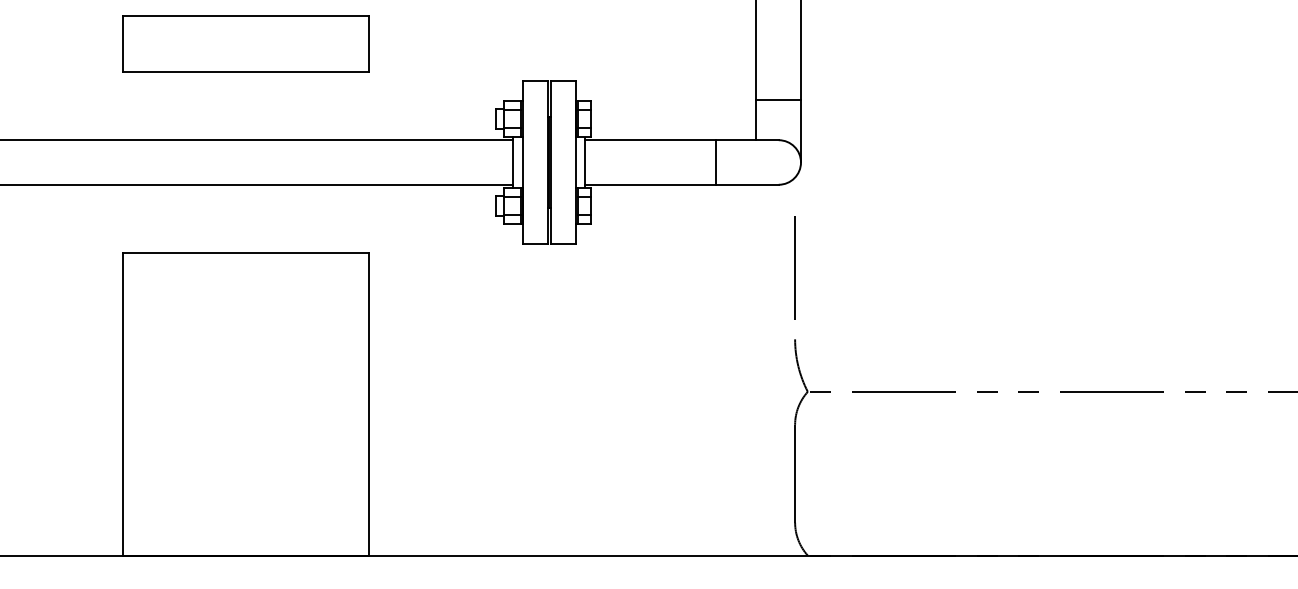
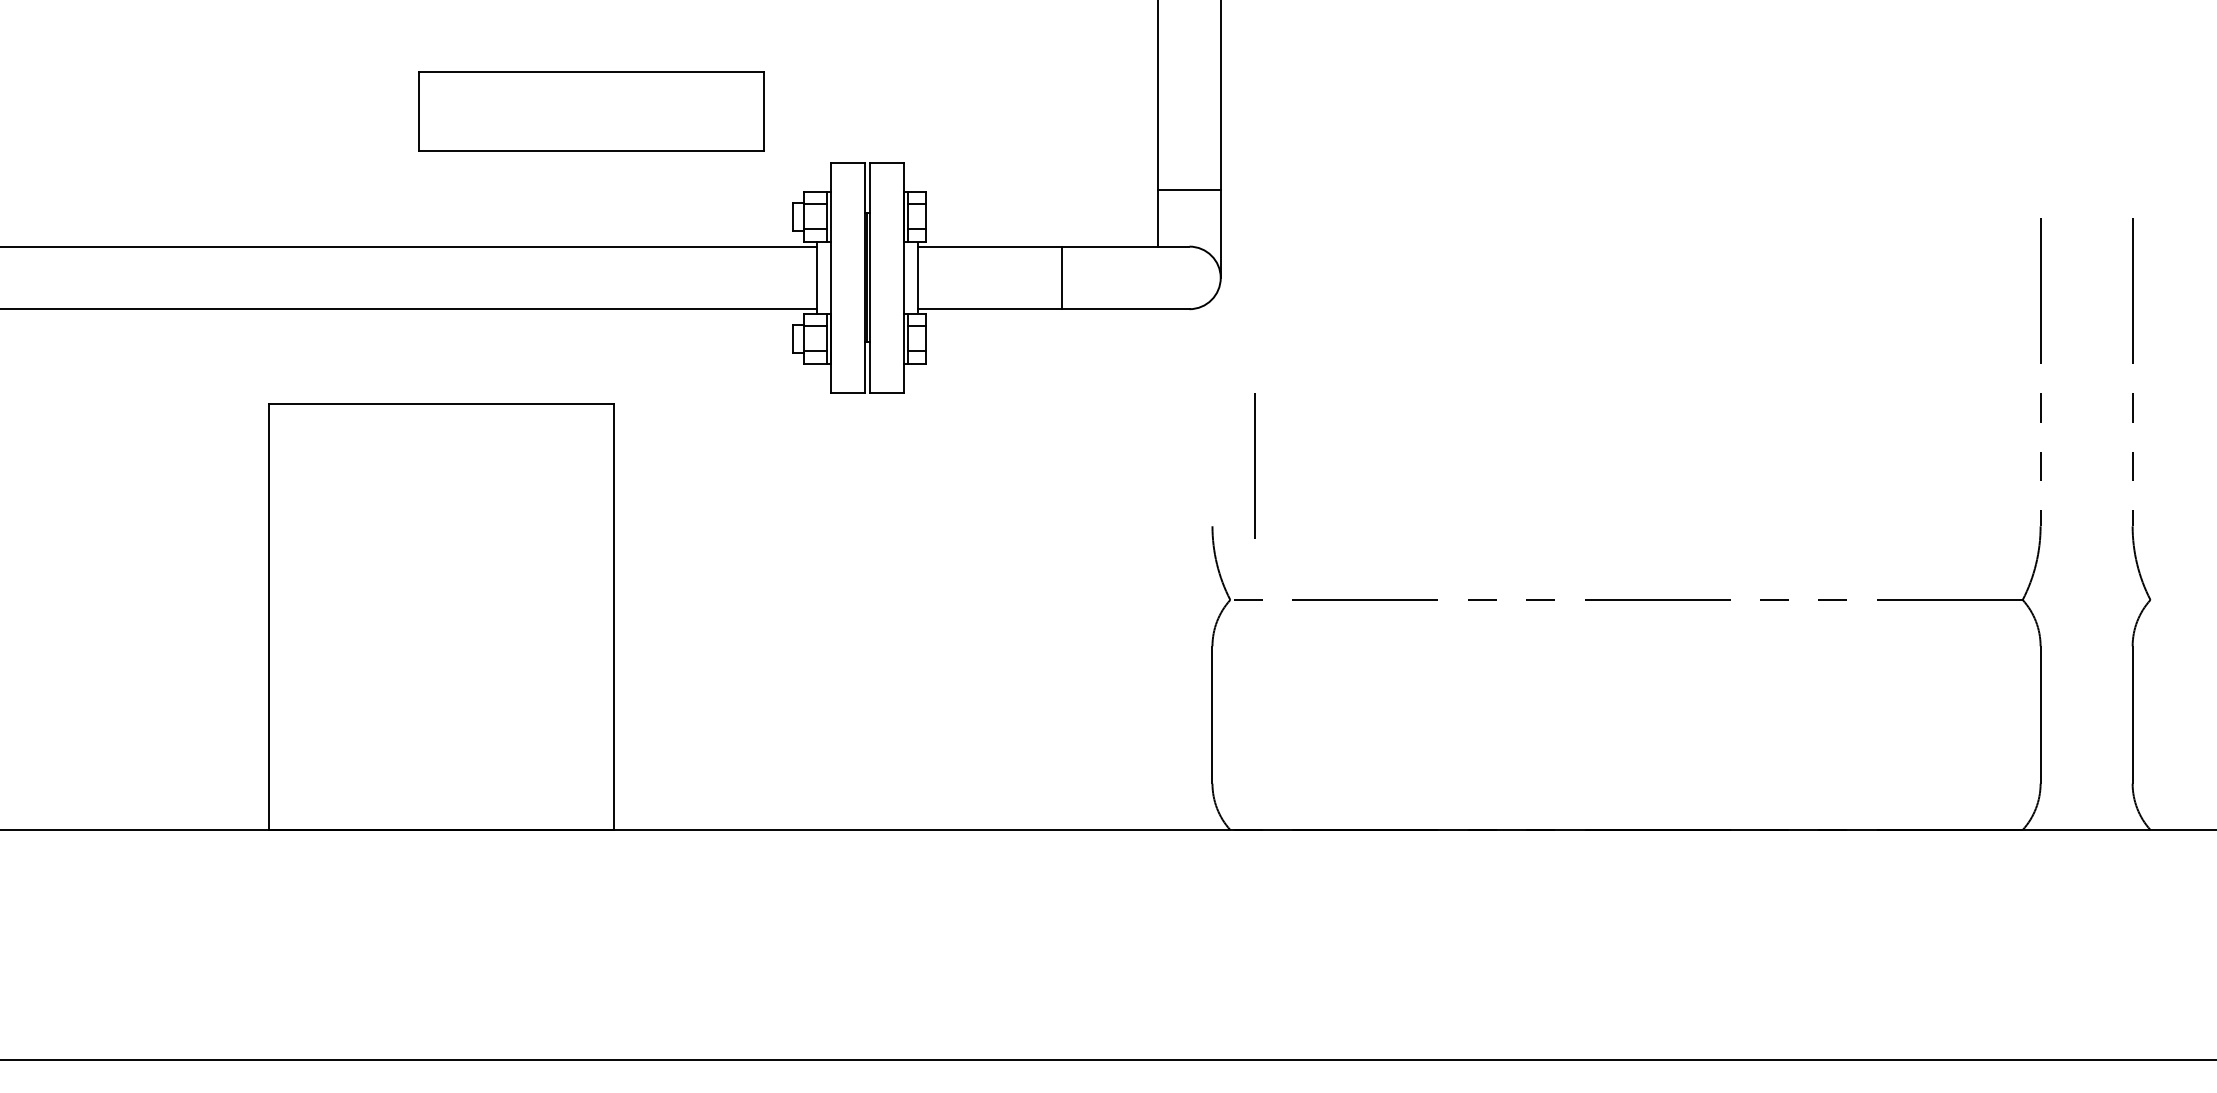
part: (246, 43) -> (591, 111), moved
line: (716, 162) -> (1061, 277), moved
line: (794, 266) -> (1254, 465), moved

